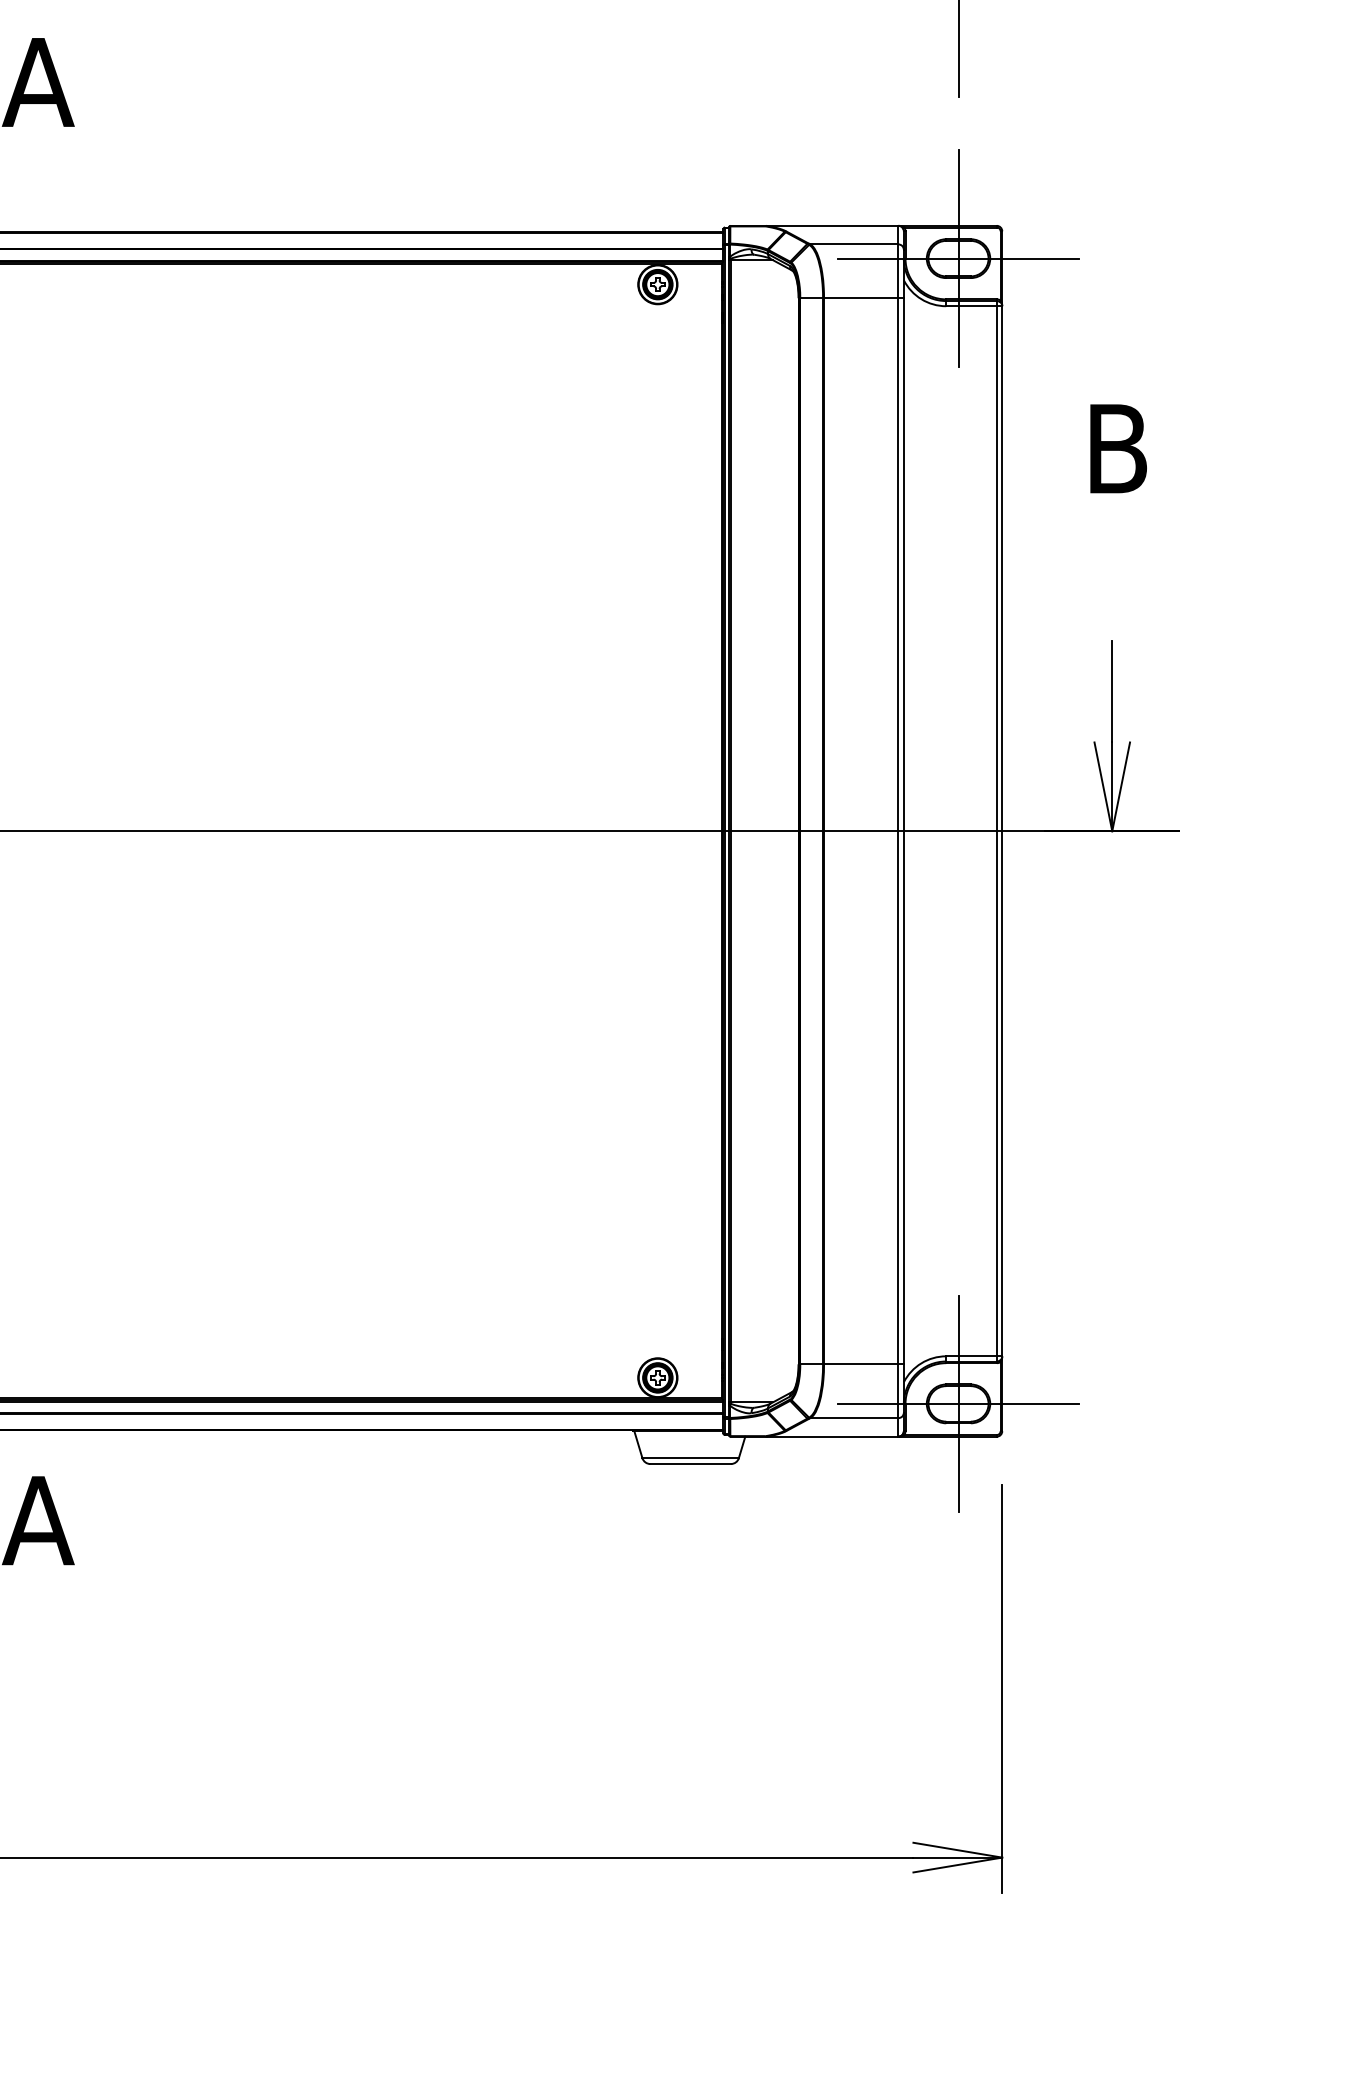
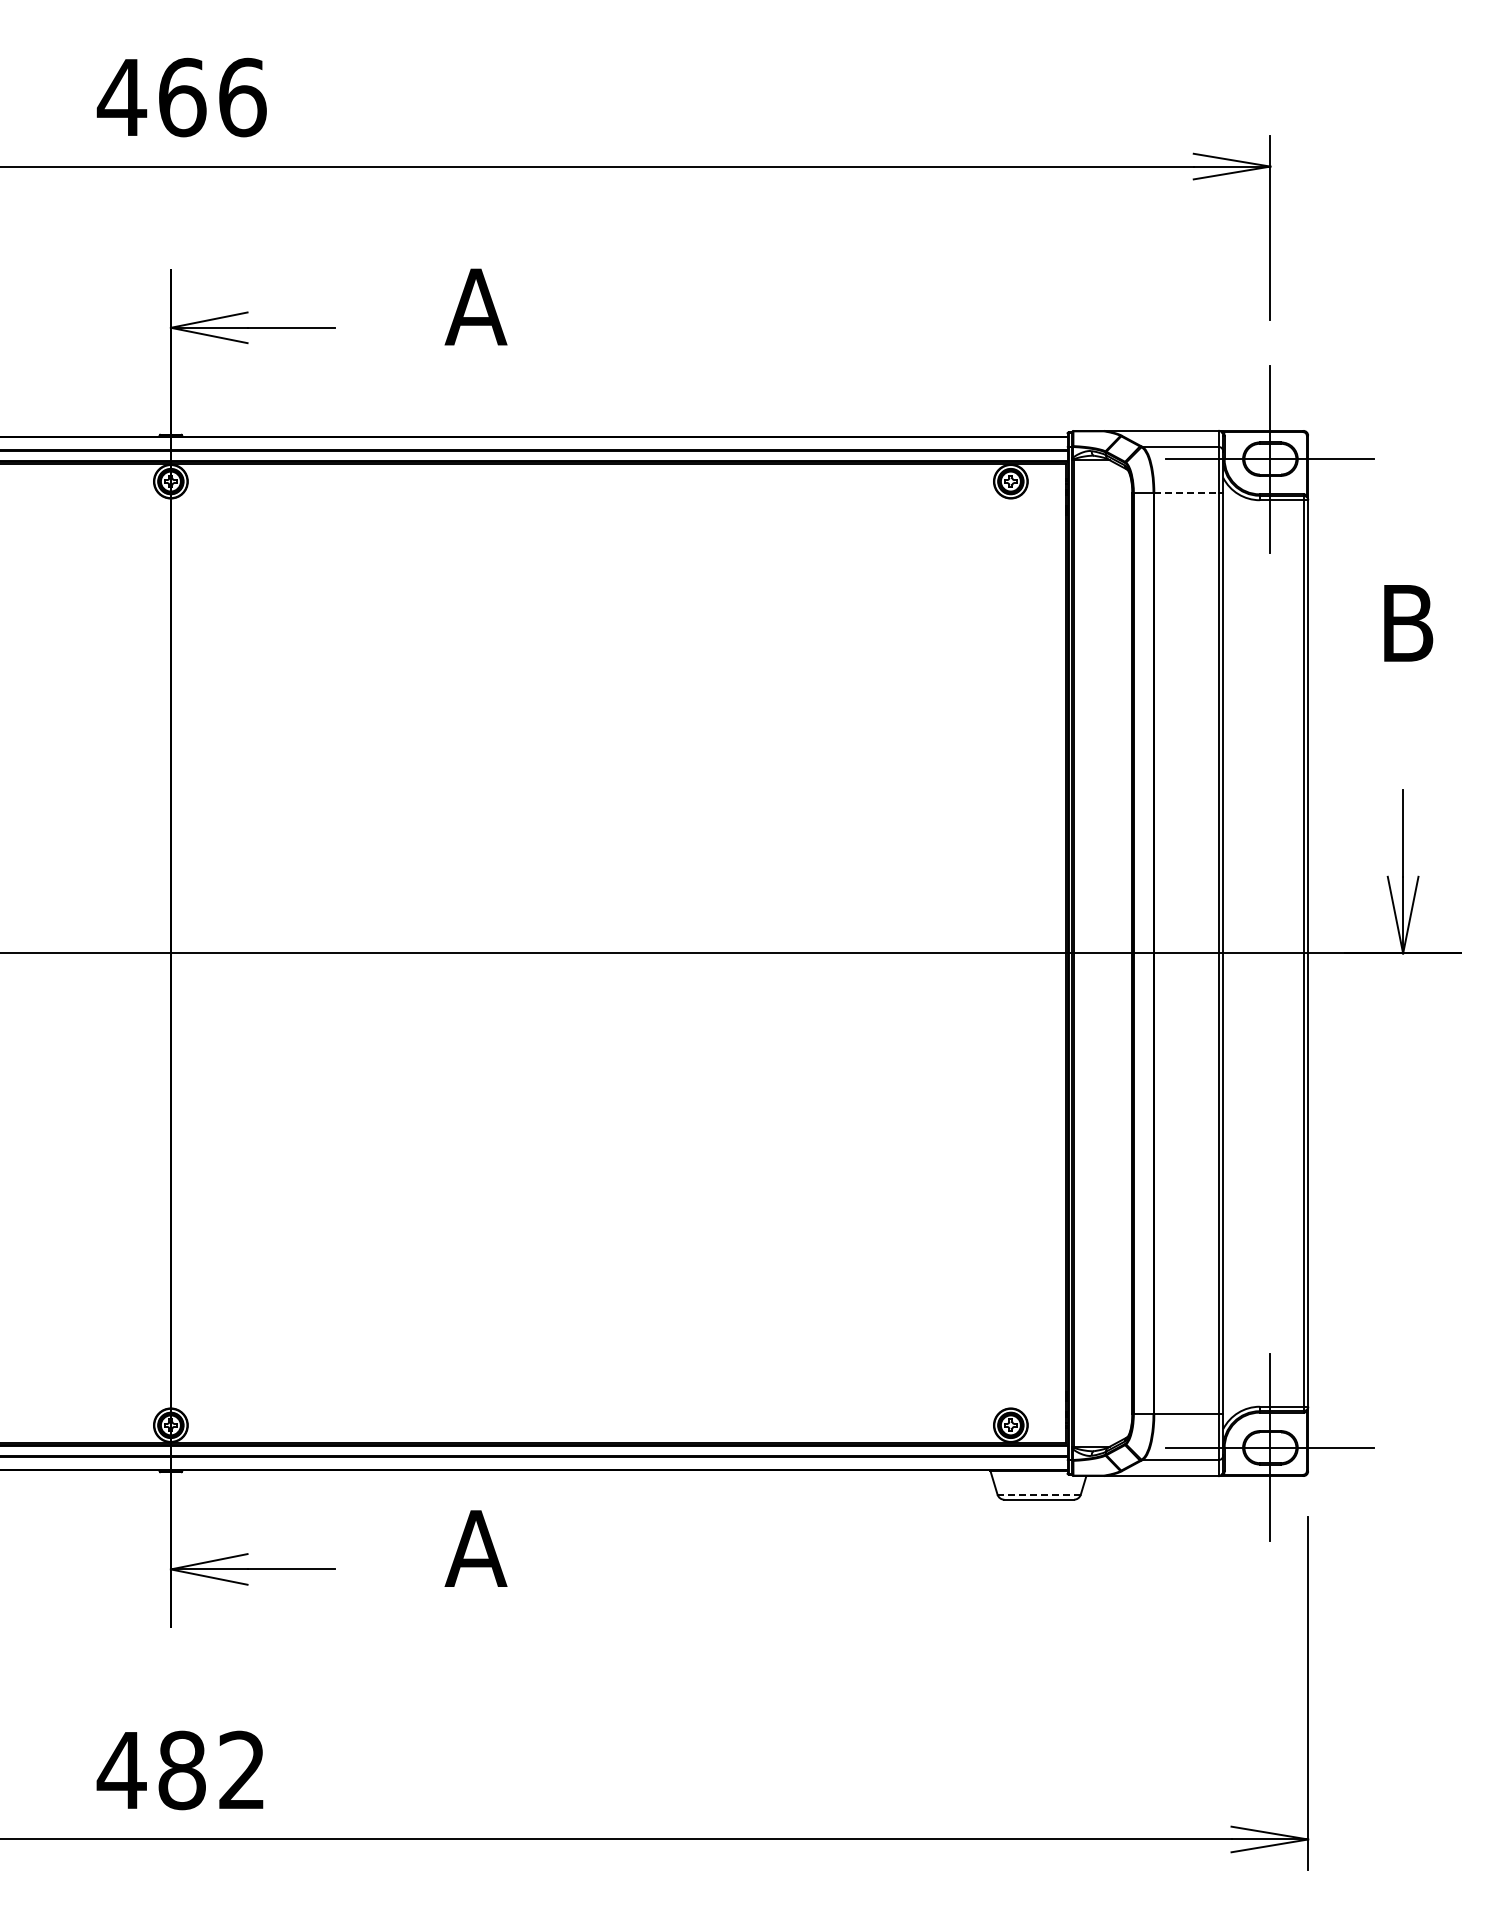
line: (861, 298) -> (1186, 493), solid -> dashed
line: (691, 1457) -> (1039, 1494), solid -> dashed

